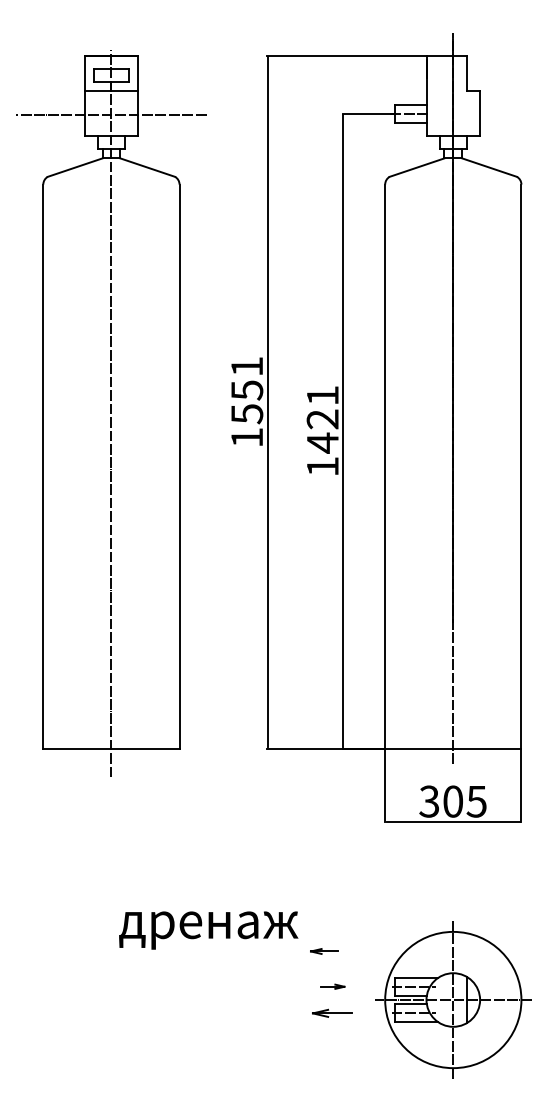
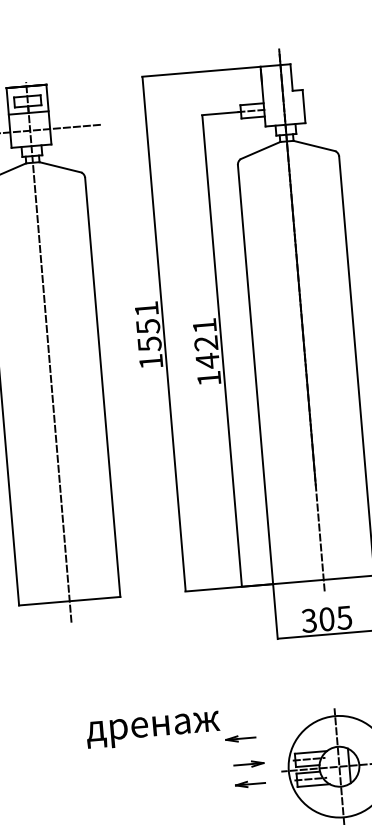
part: (324, 951) -> (240, 738), size x1.43
part: (332, 986) -> (248, 764), size x1.67

